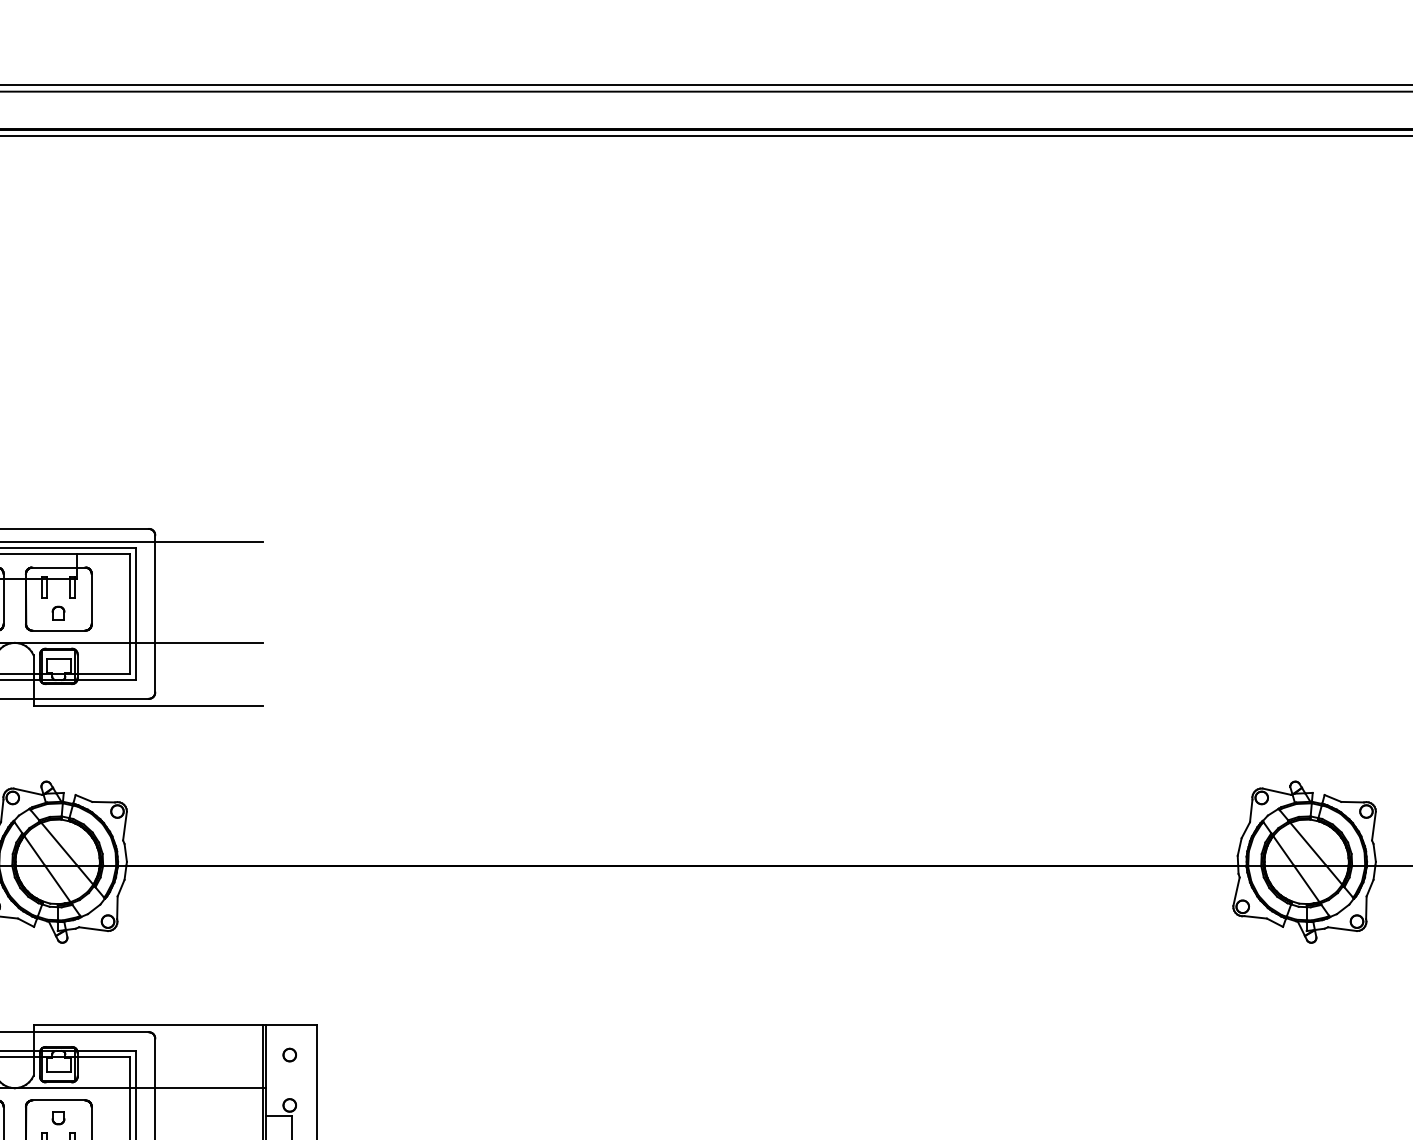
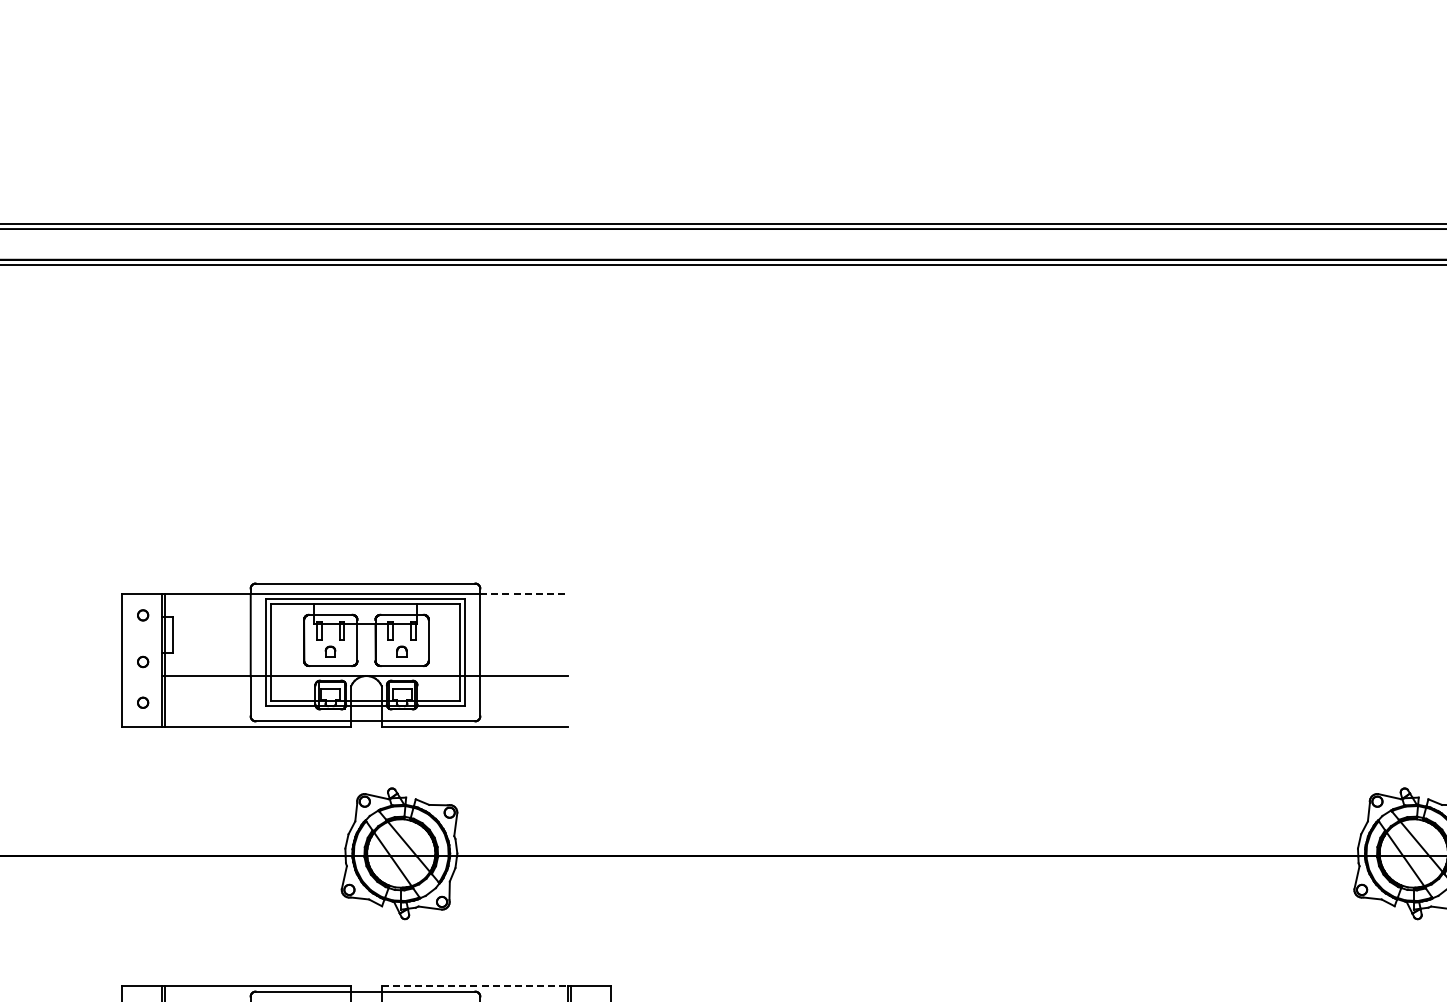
line: (209, 542) -> (524, 594), solid -> dashed
line: (149, 1025) -> (475, 986), solid -> dashed

